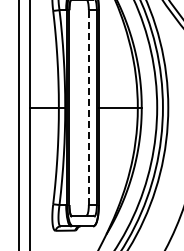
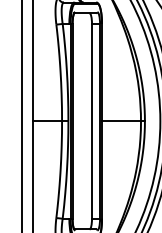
line: (88, 107) -> (91, 121), dashed -> solid

